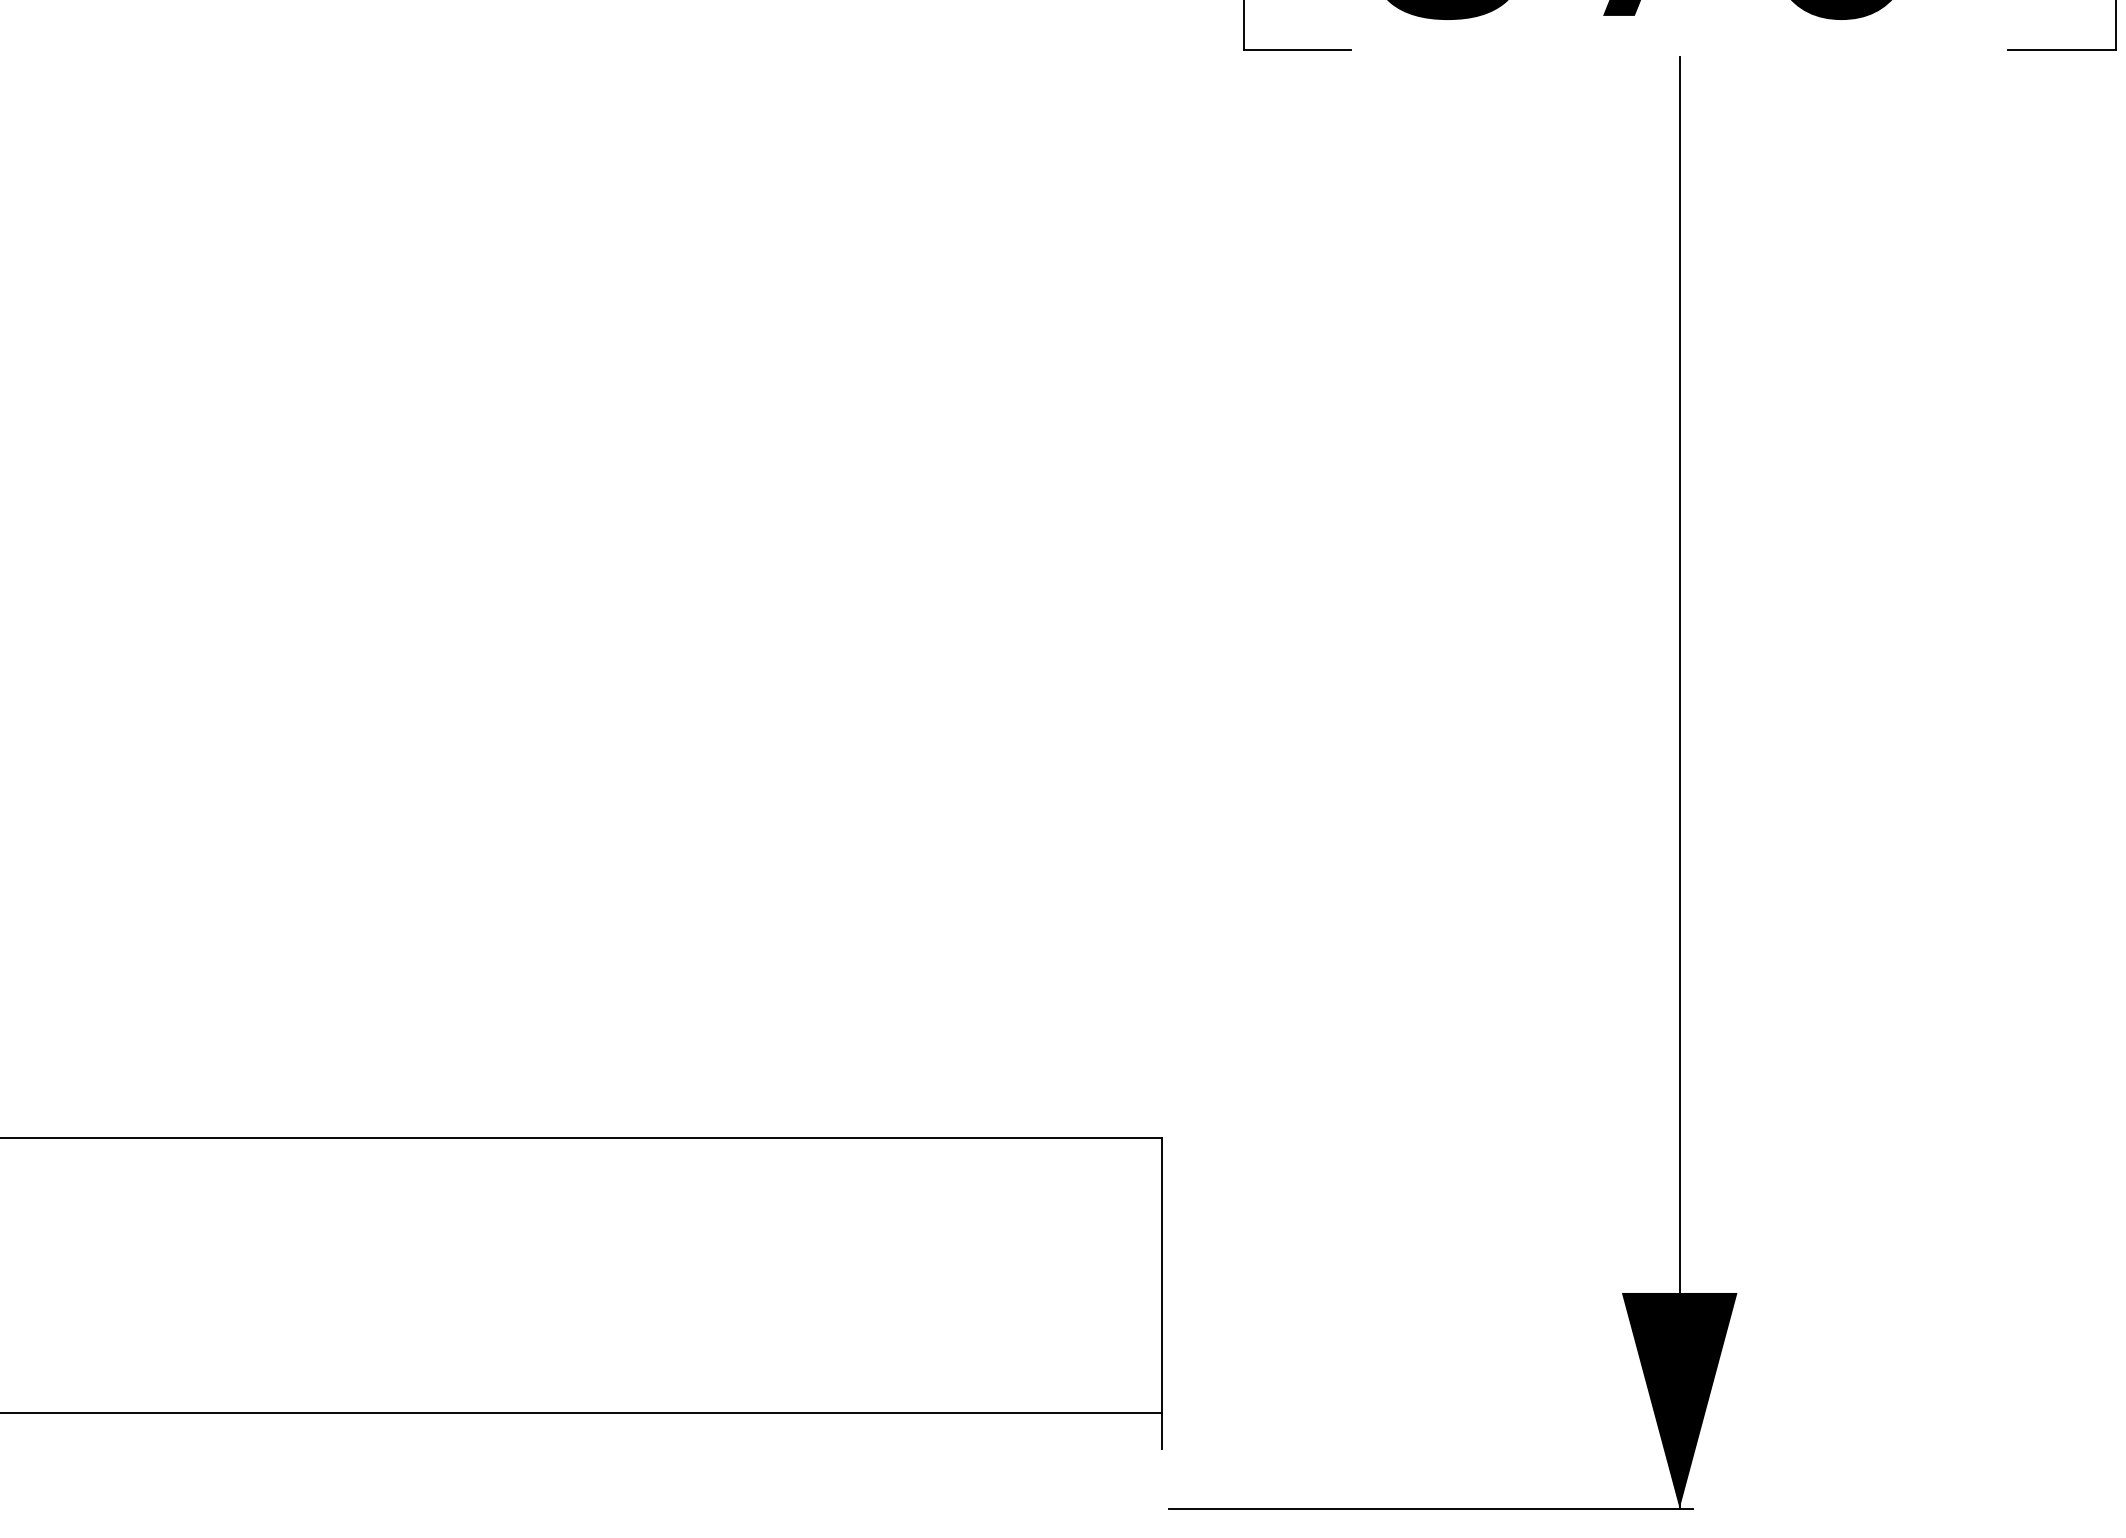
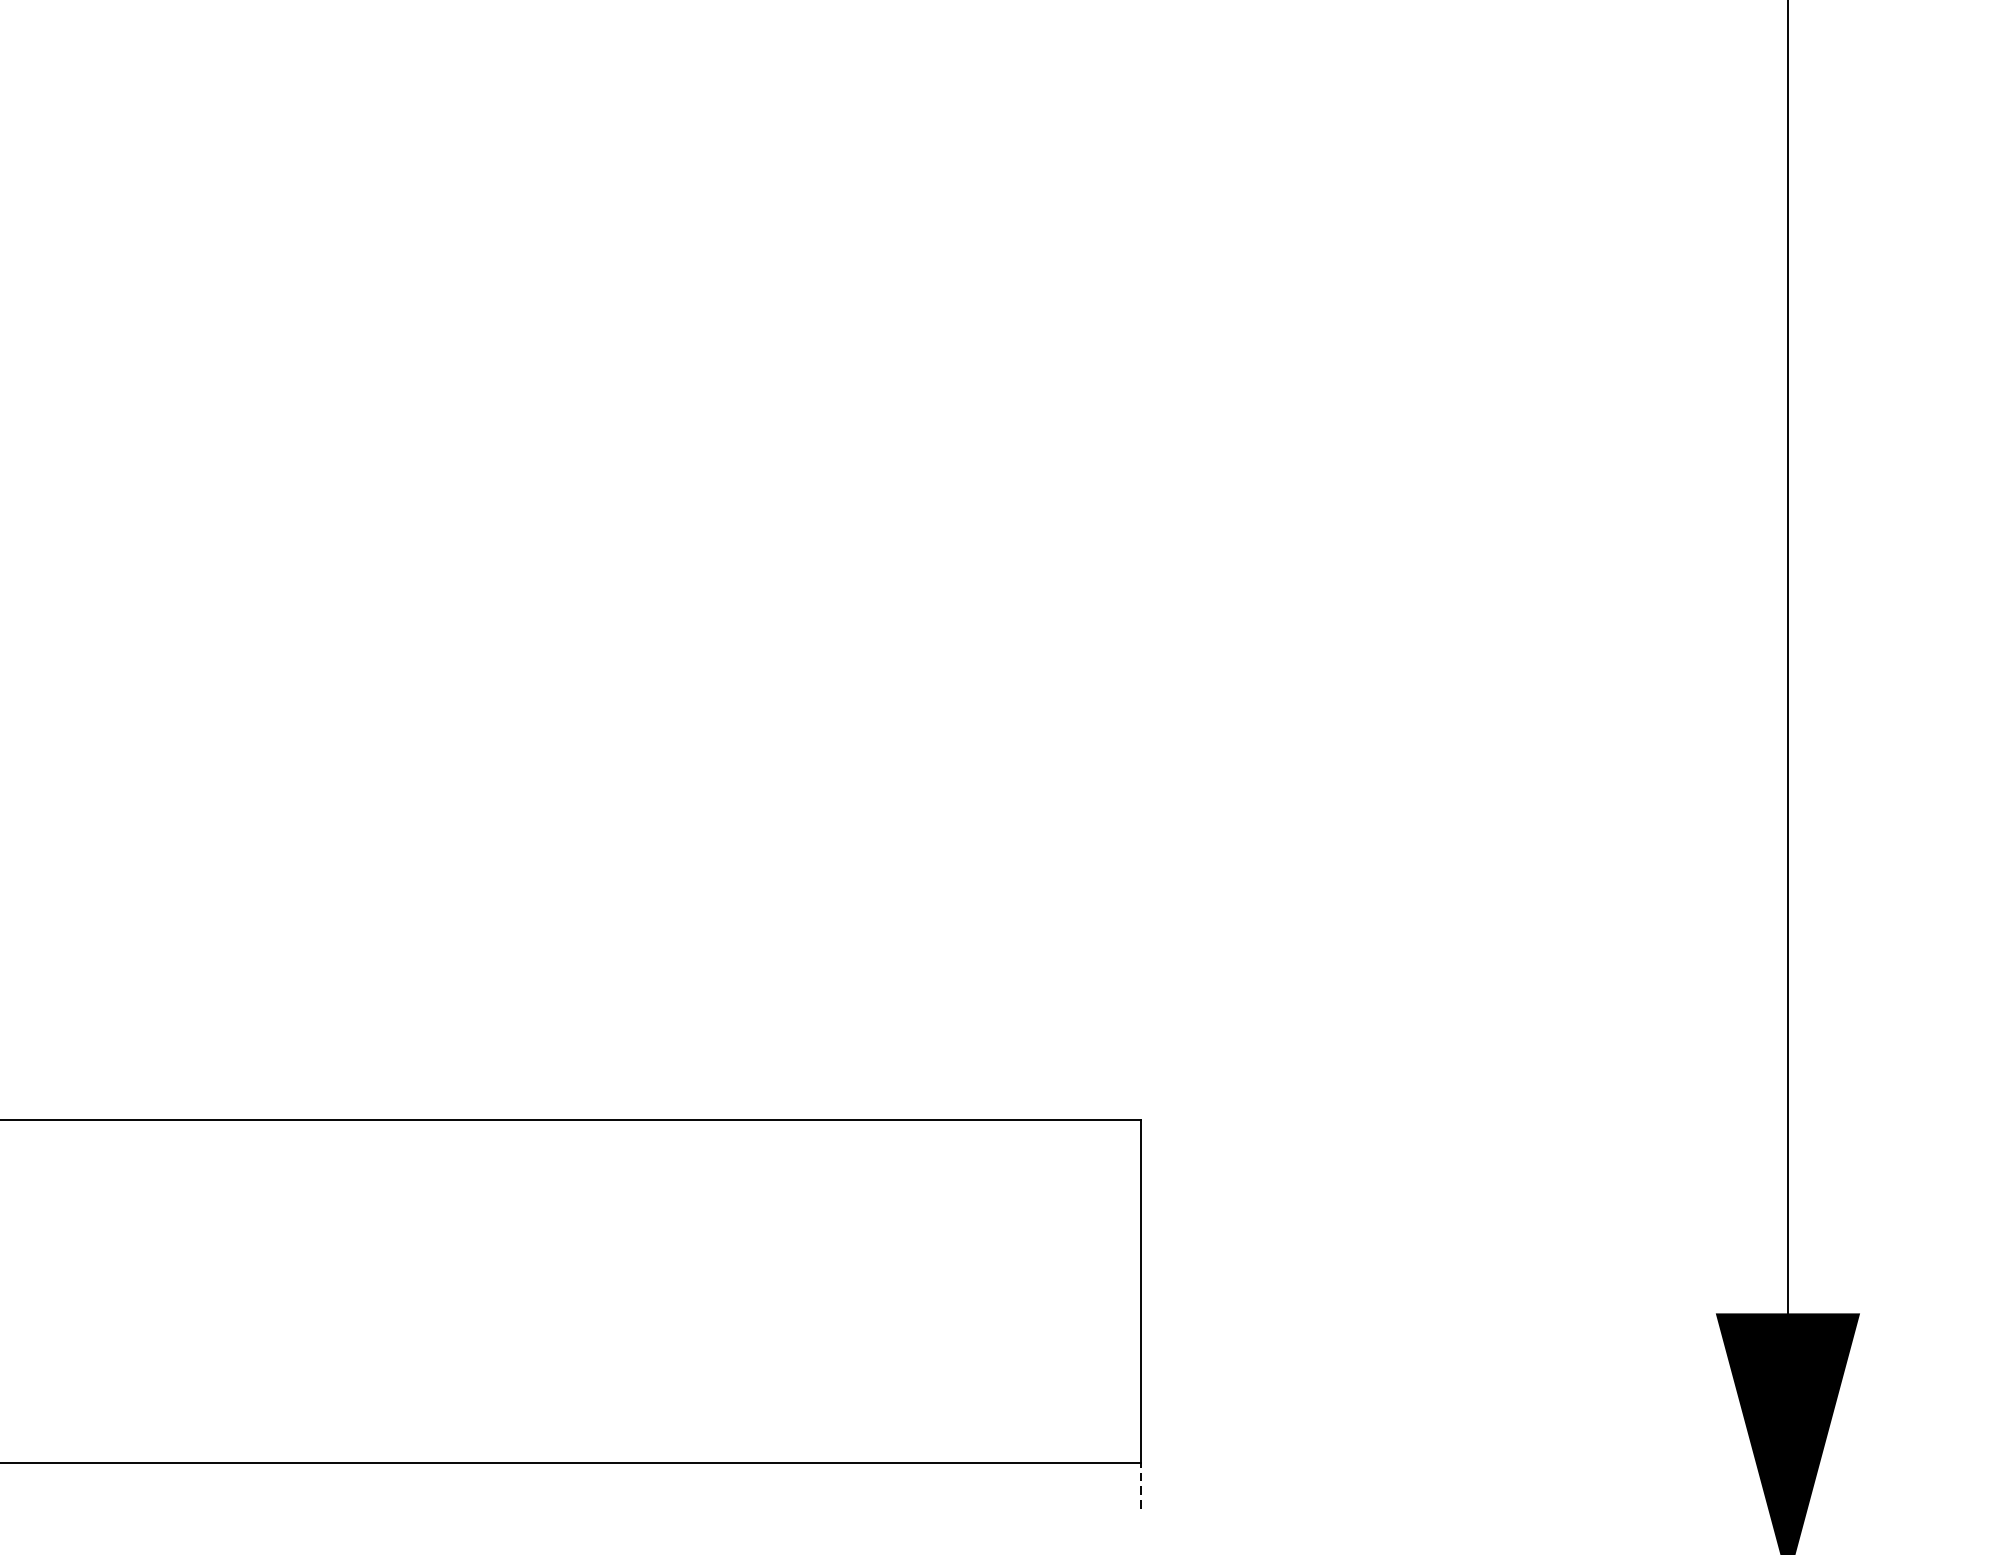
line: (1162, 1430) -> (1141, 1485), solid -> dashed

